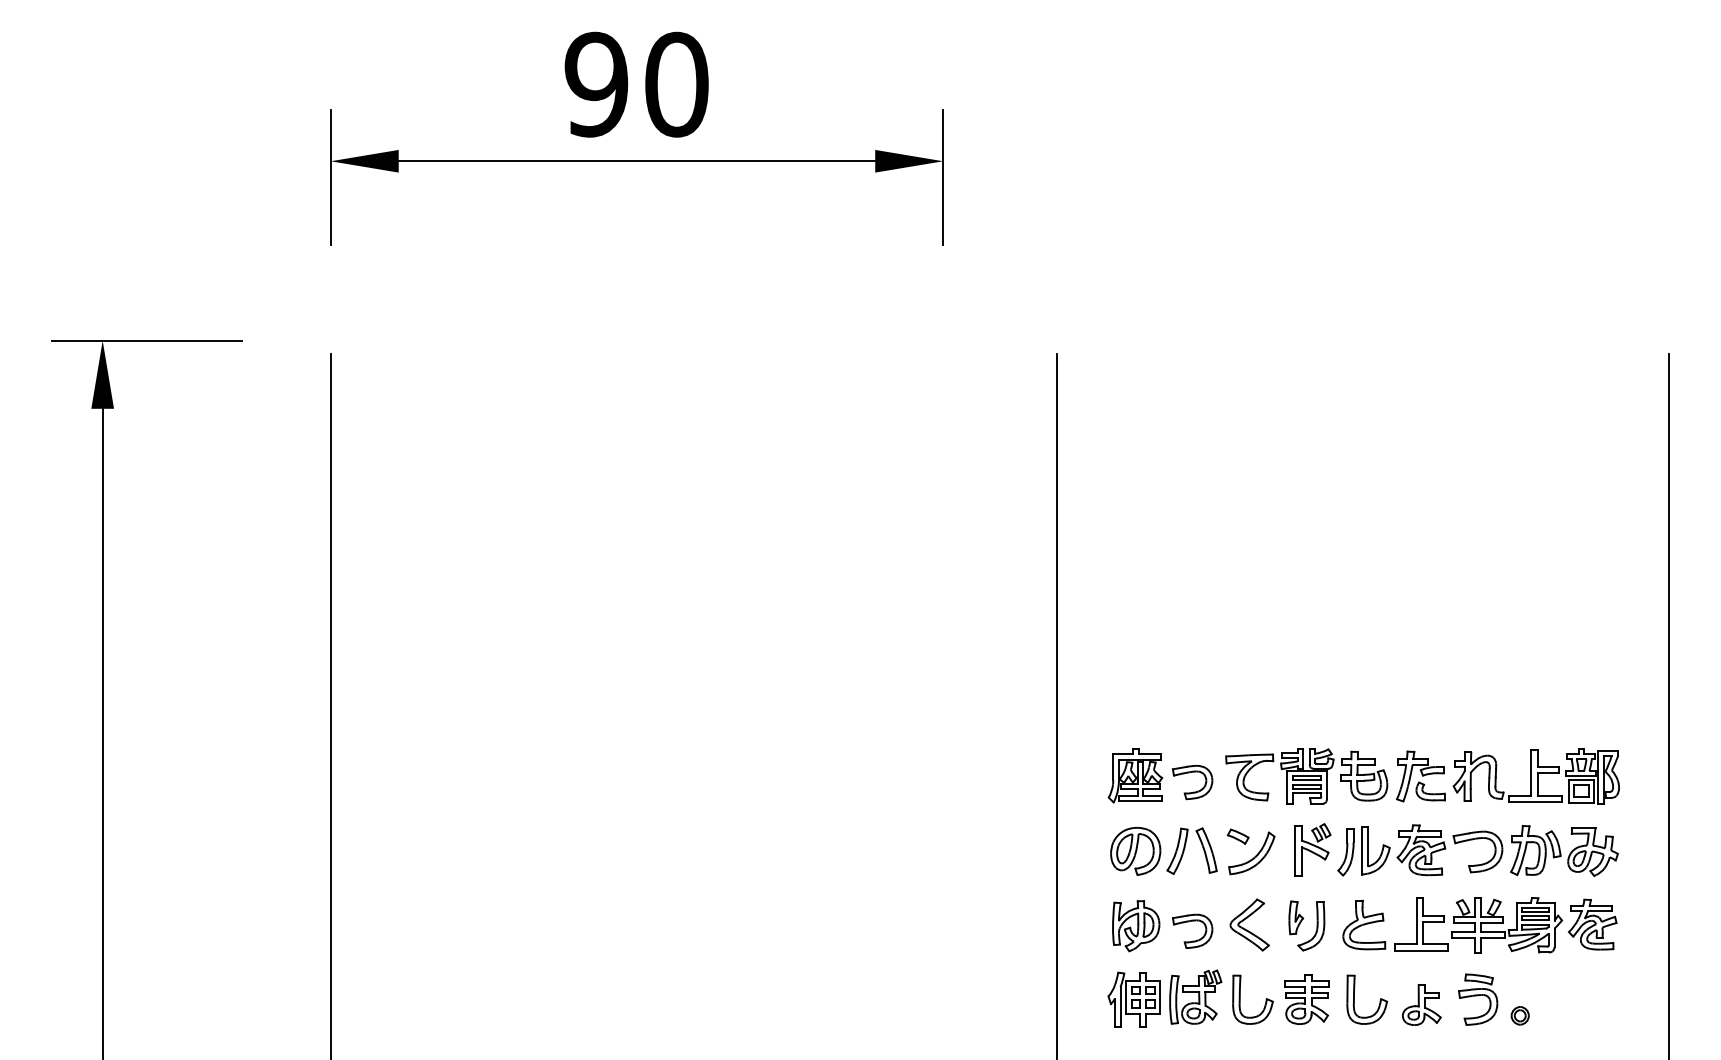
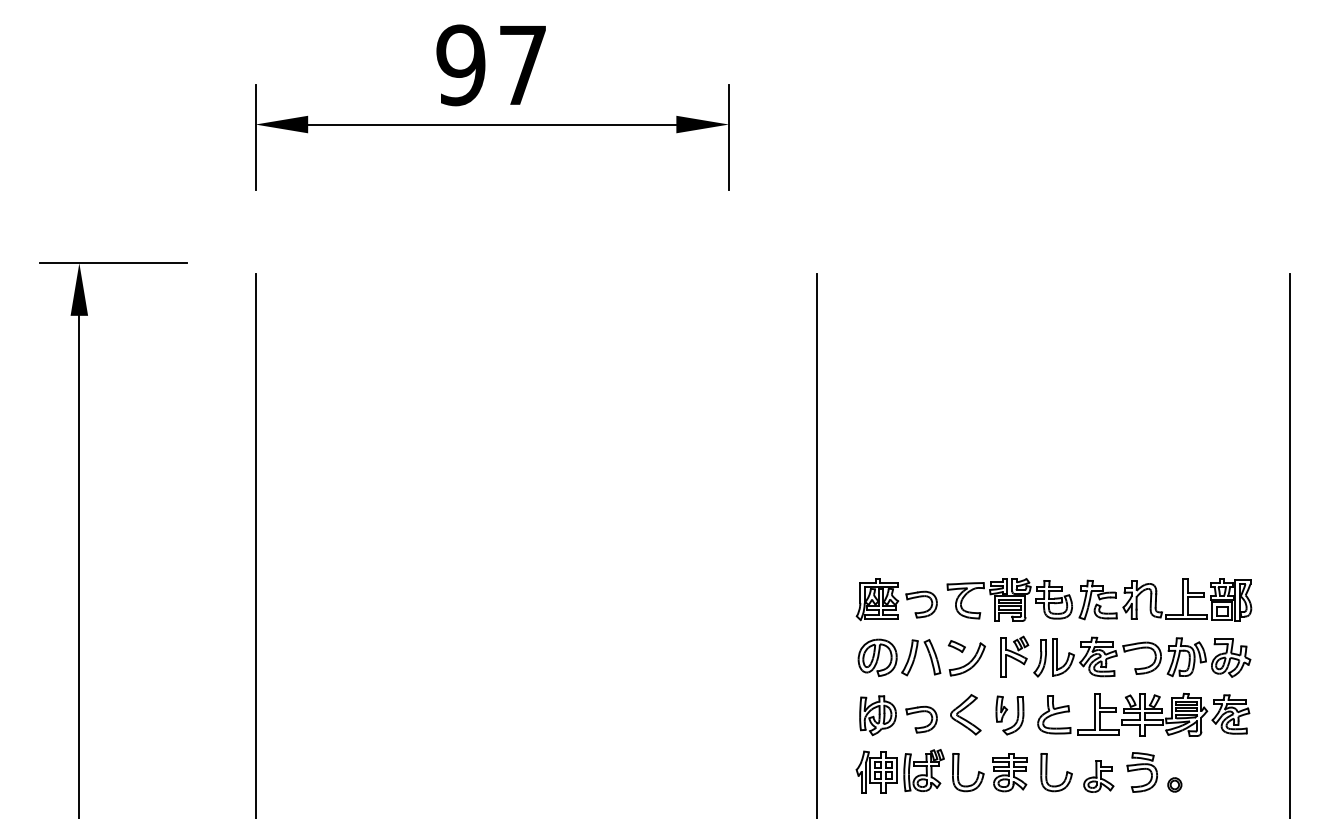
text: (676, 84) -> (522, 65), 90 -> 97

